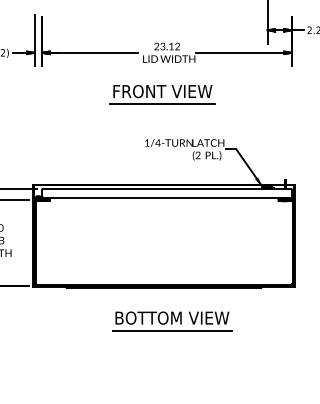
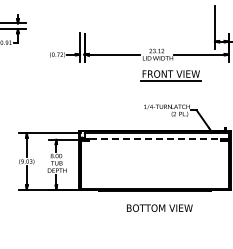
part: (161, 93) -> (170, 75), moved
line: (166, 197) -> (156, 138), solid -> dashed
line: (171, 330) -> (159, 215), removed

